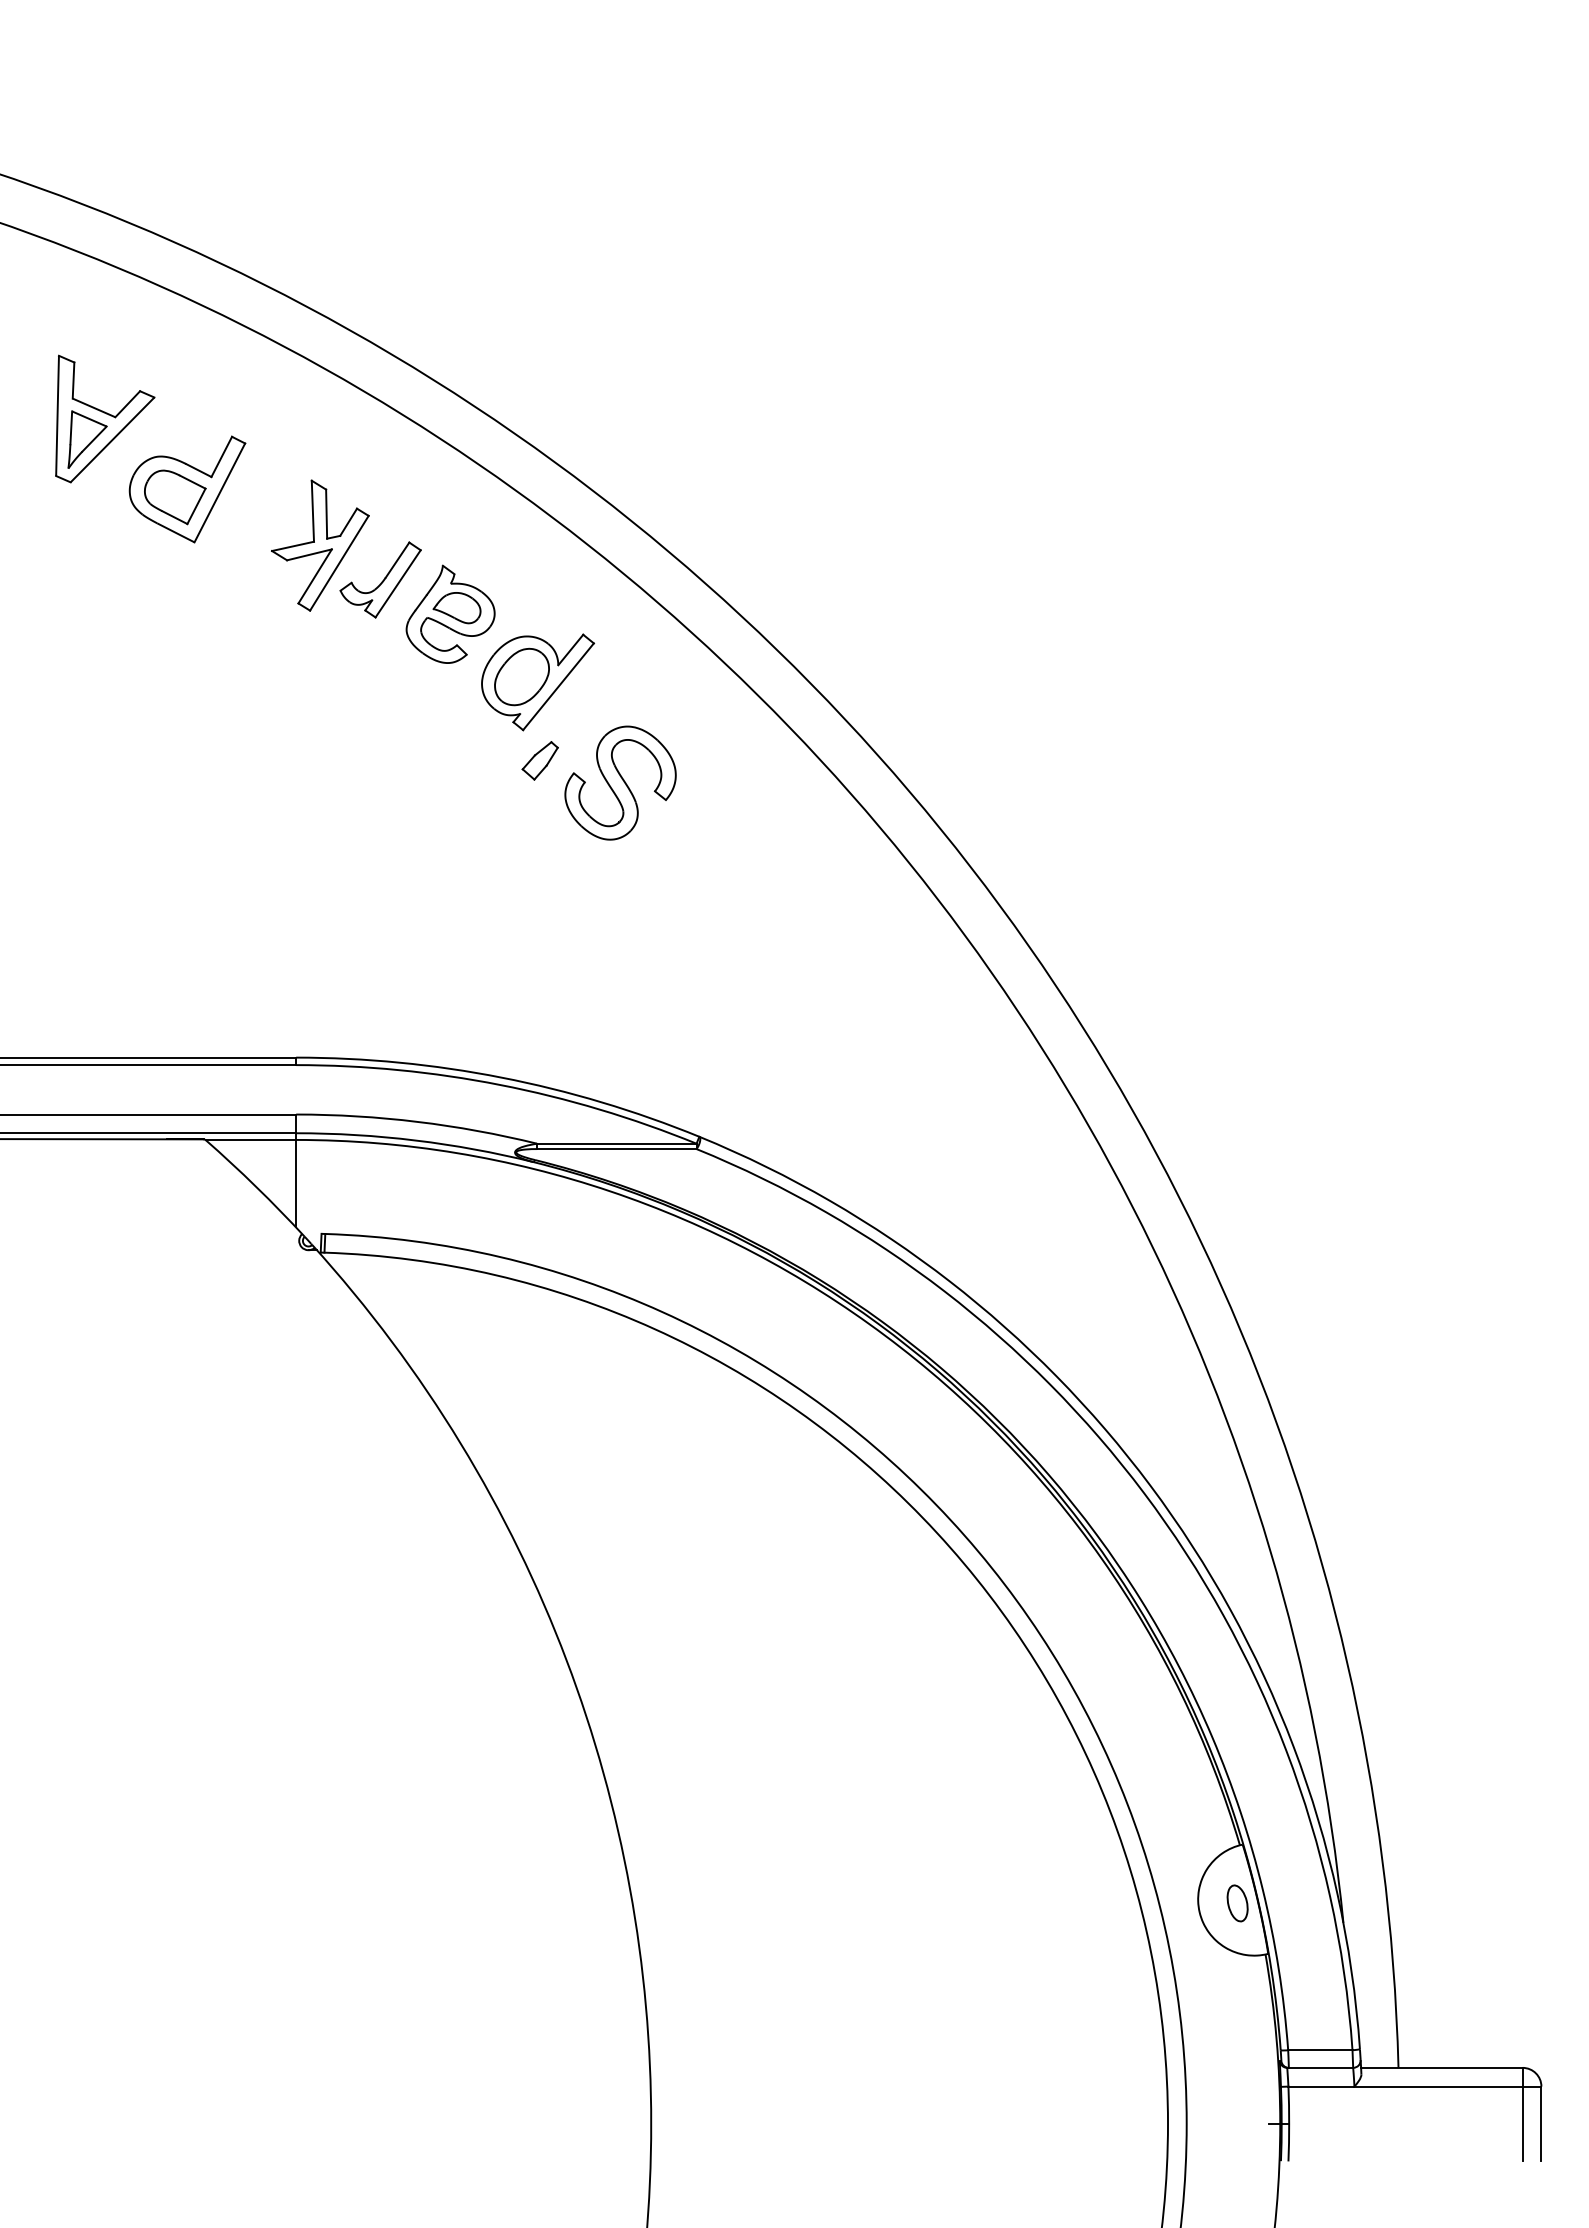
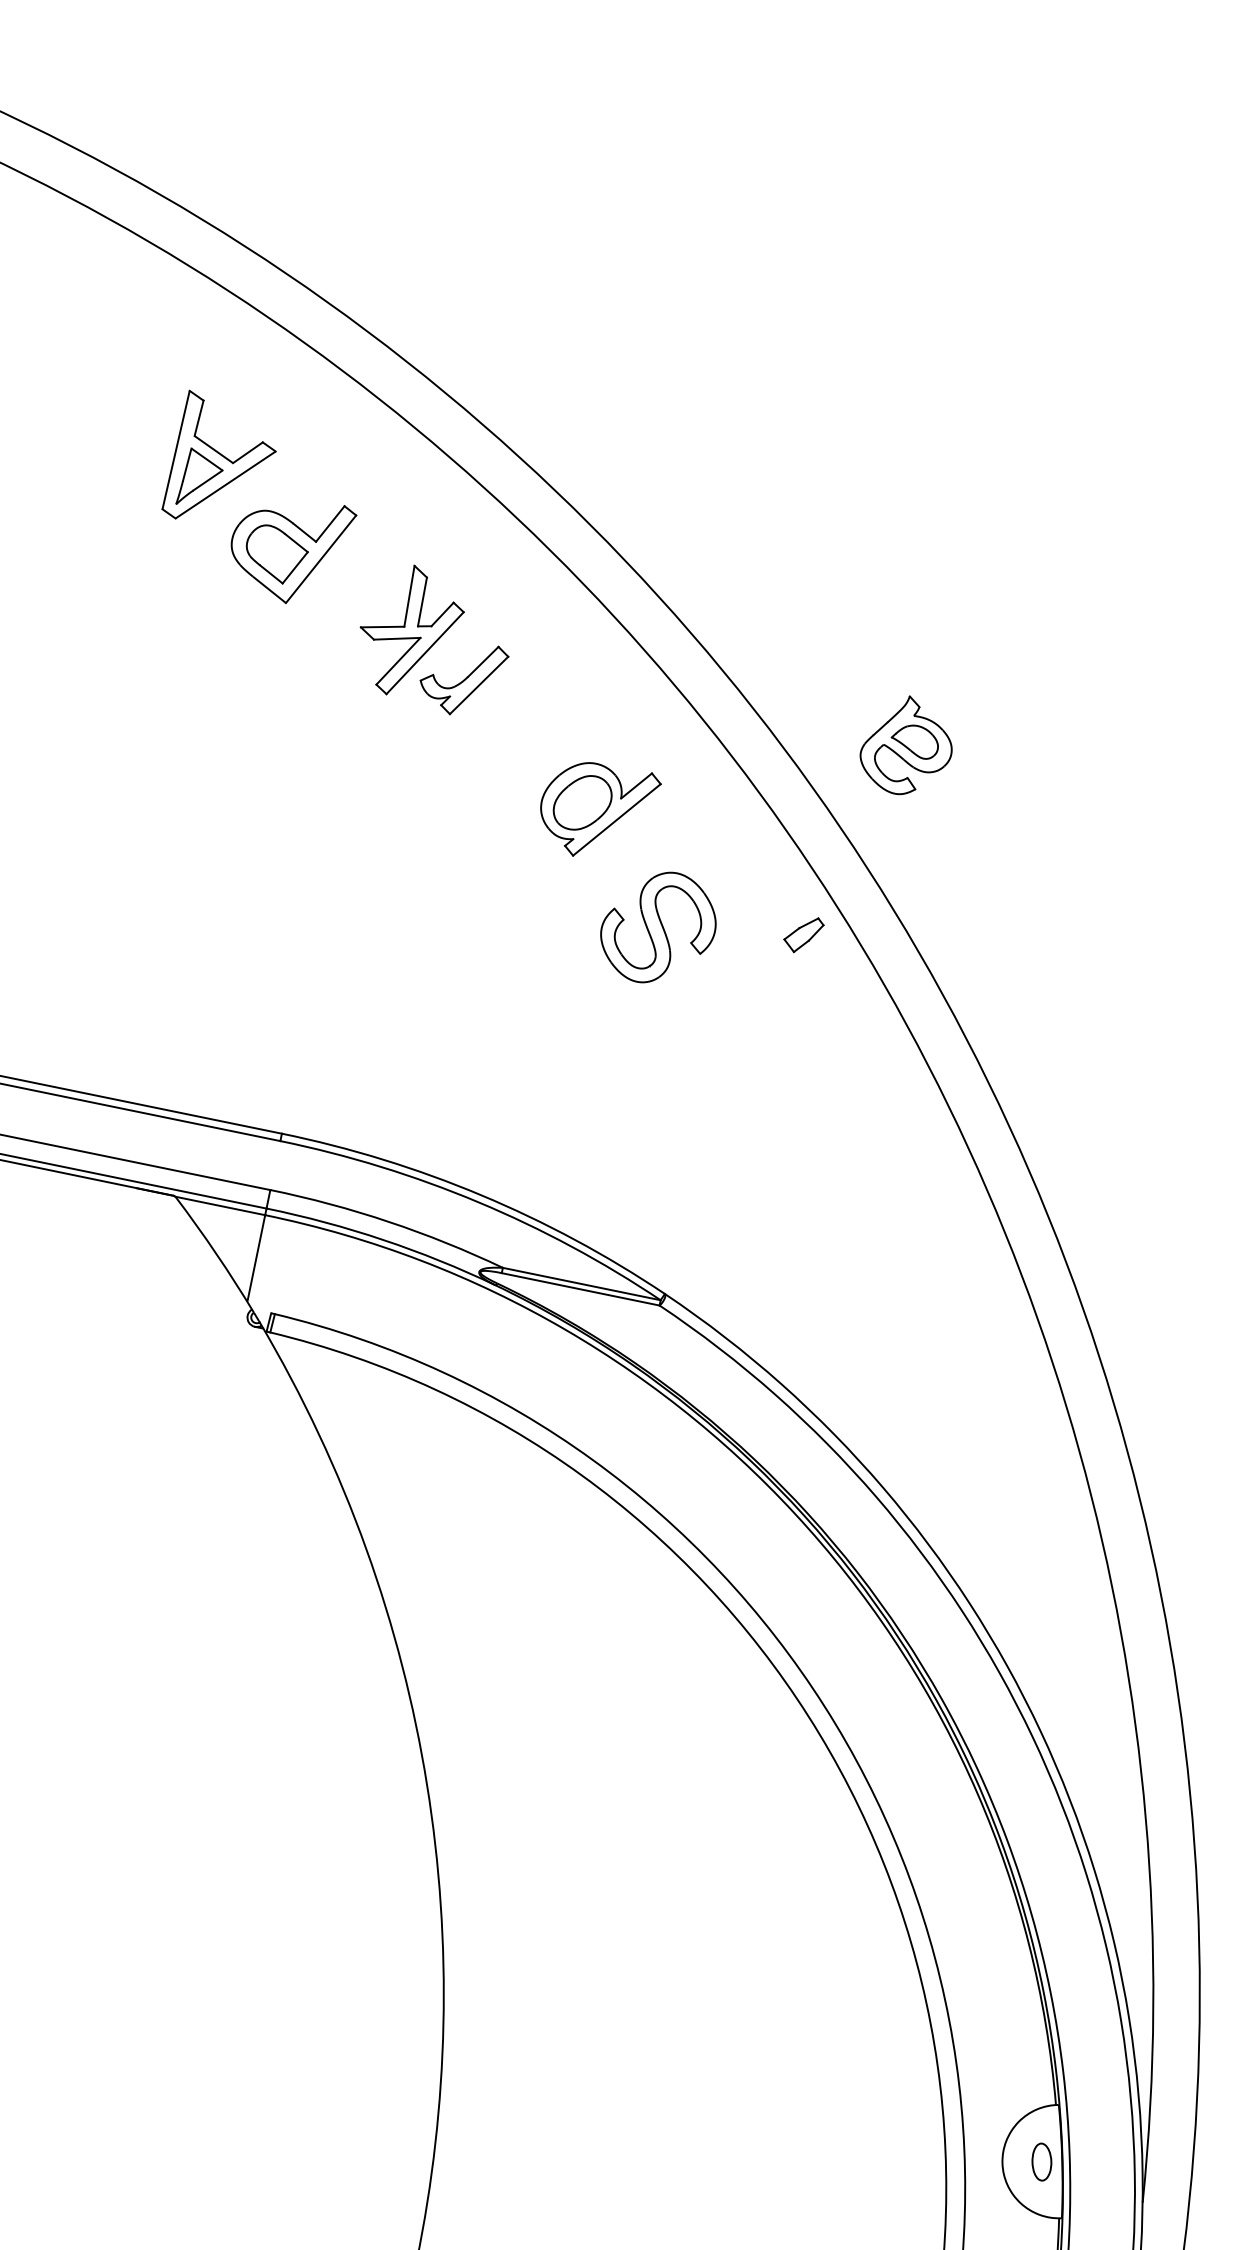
part: (450, 613) -> (907, 745), moved
part: (539, 760) -> (802, 934), moved

